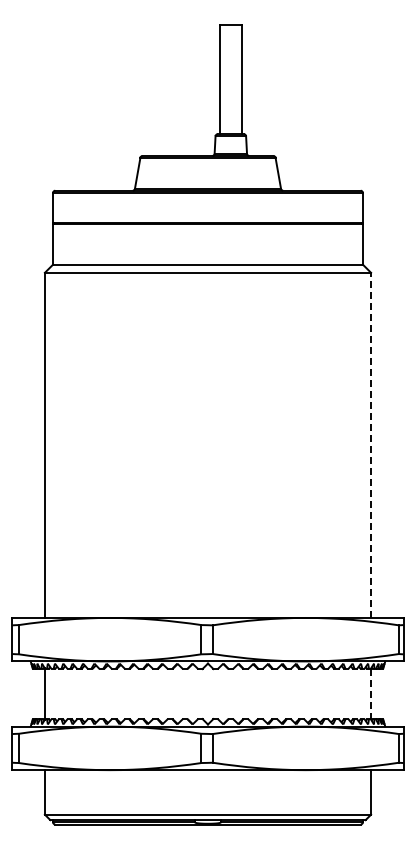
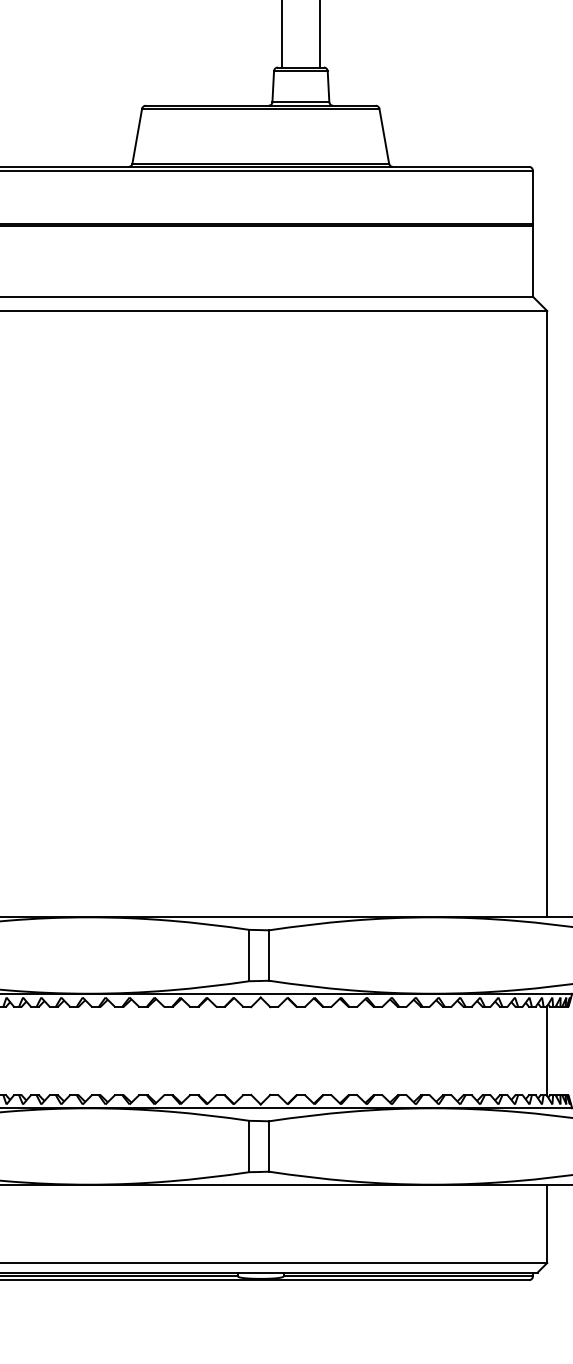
line: (371, 445) -> (548, 614), dashed -> solid
line: (371, 694) -> (548, 1051), dashed -> solid

